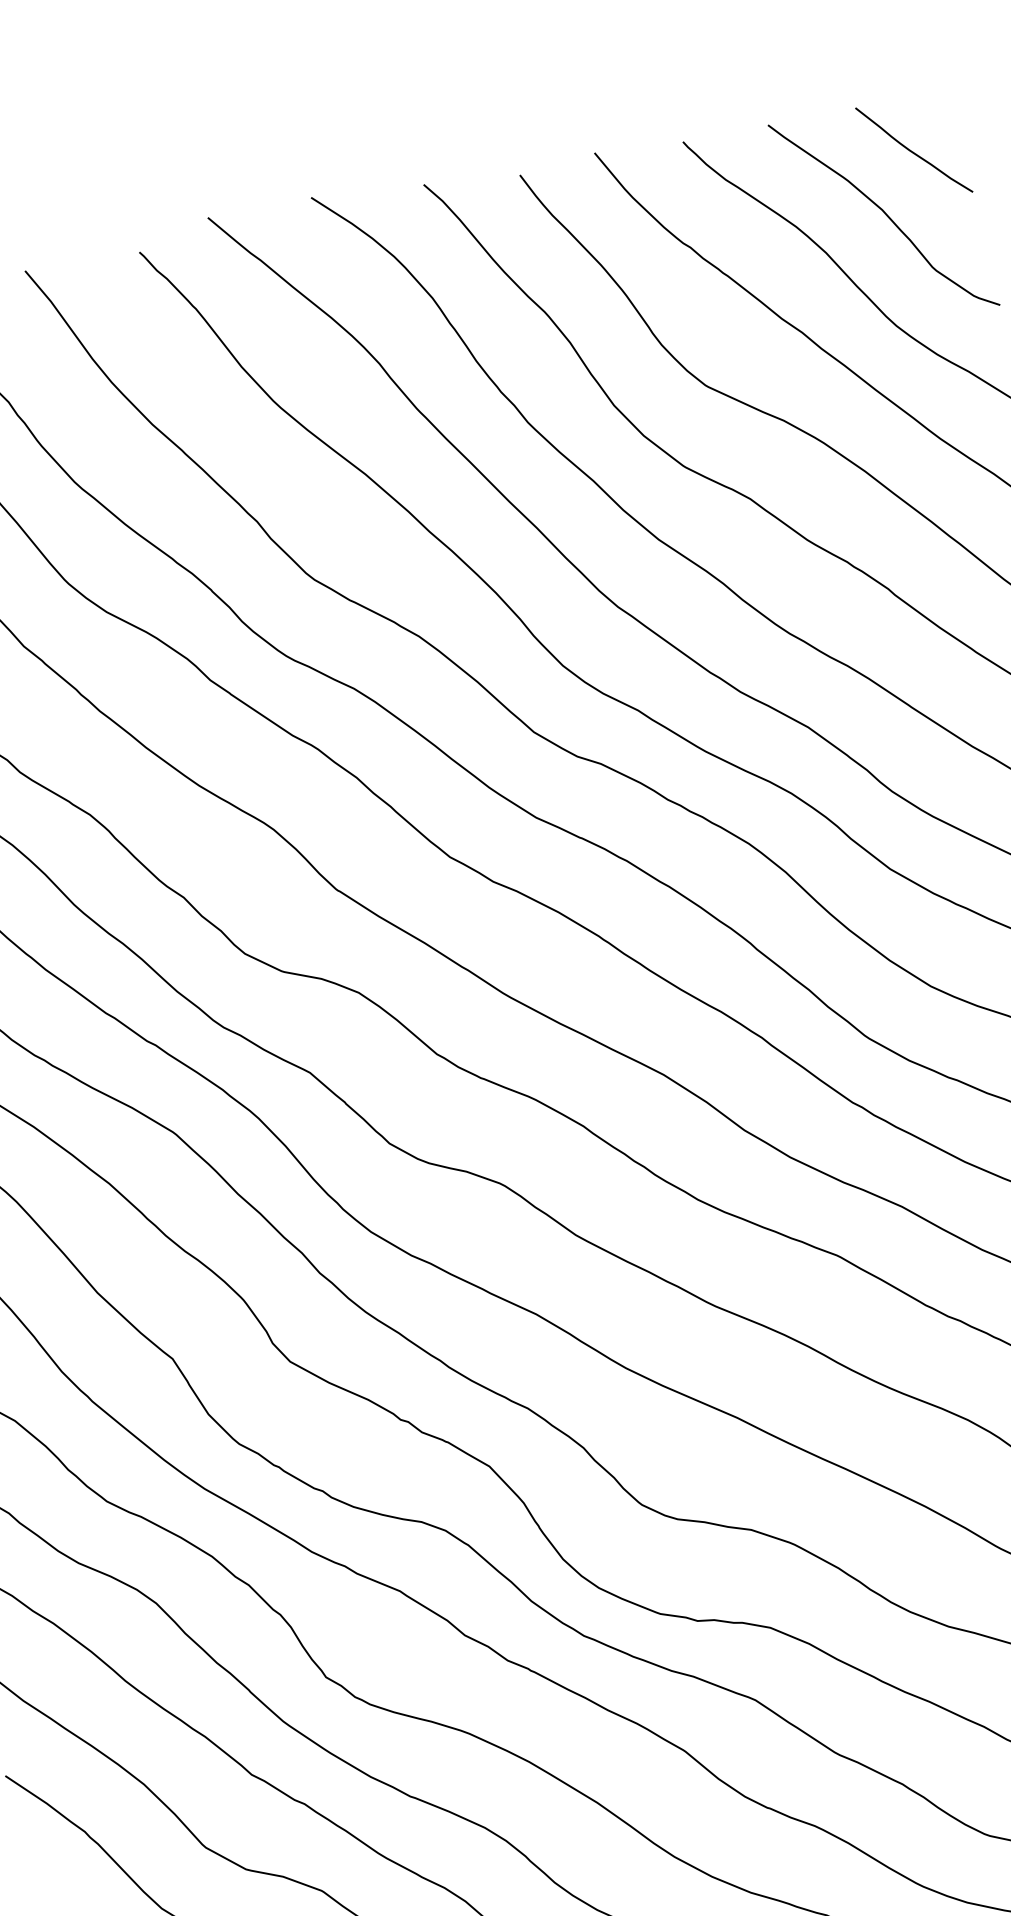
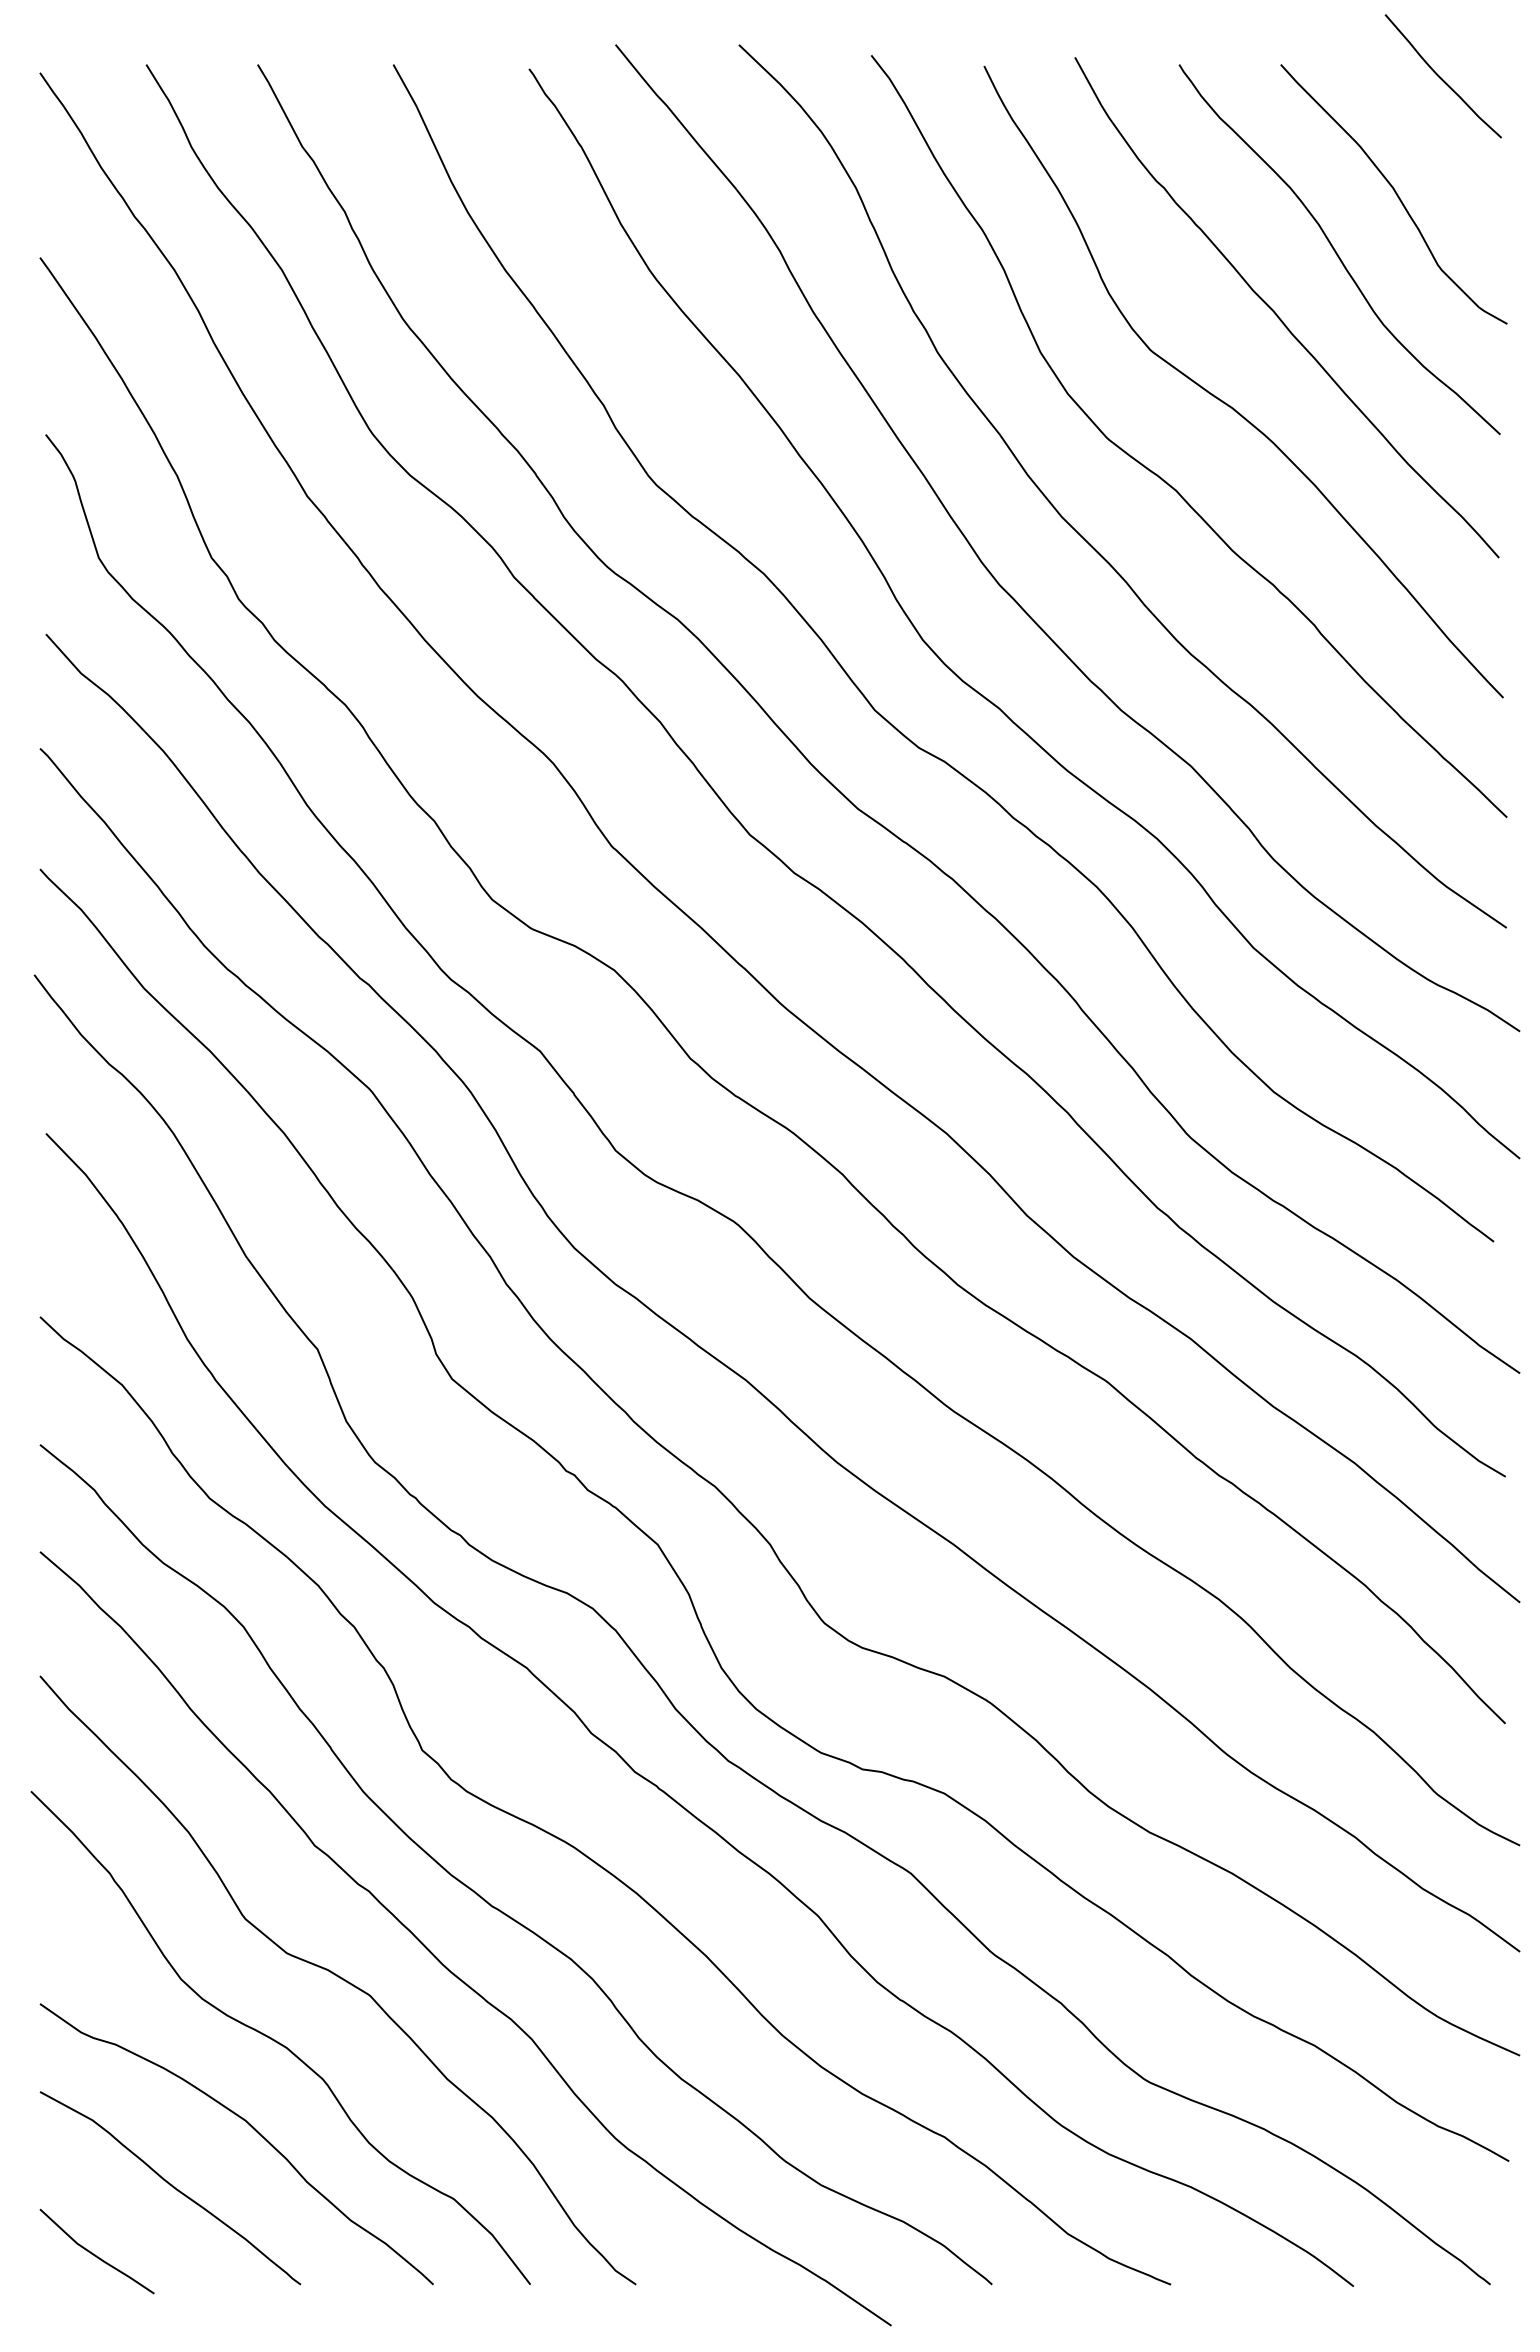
curve: (912, 151) -> (1441, 77), moved

